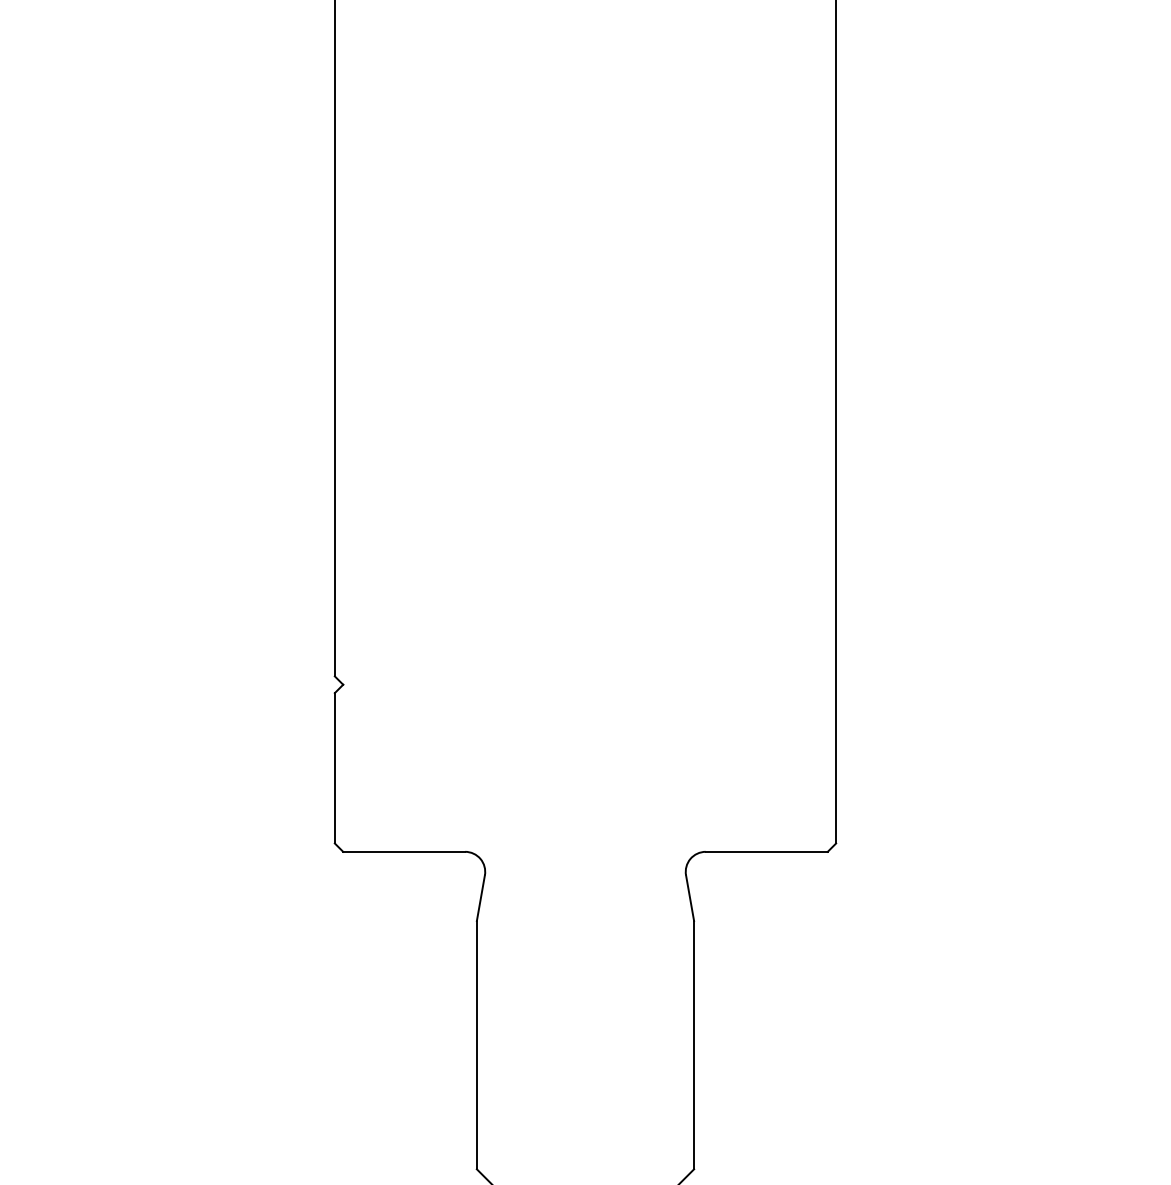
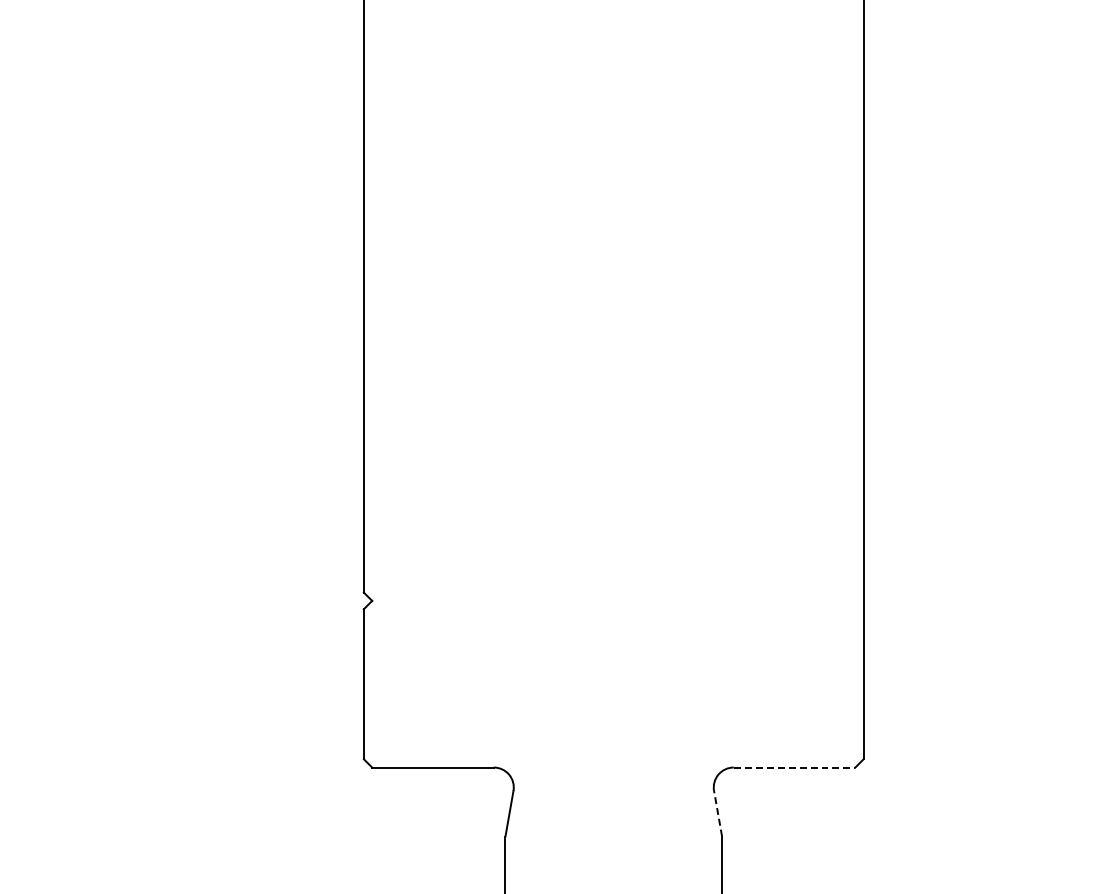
line: (766, 851) -> (794, 767), solid -> dashed
line: (690, 897) -> (718, 813), solid -> dashed

